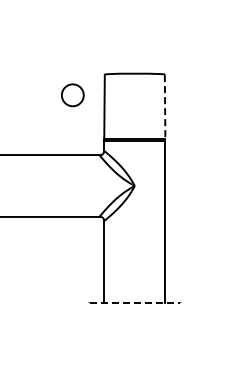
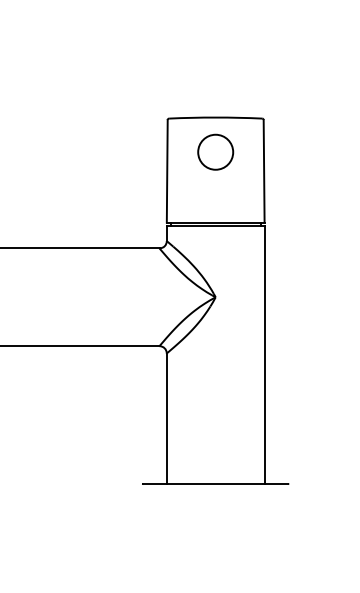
circle: (72, 95) -> (215, 152), moved
line: (165, 107) -> (264, 171), dashed -> solid
line: (135, 302) -> (216, 483), dashed -> solid

